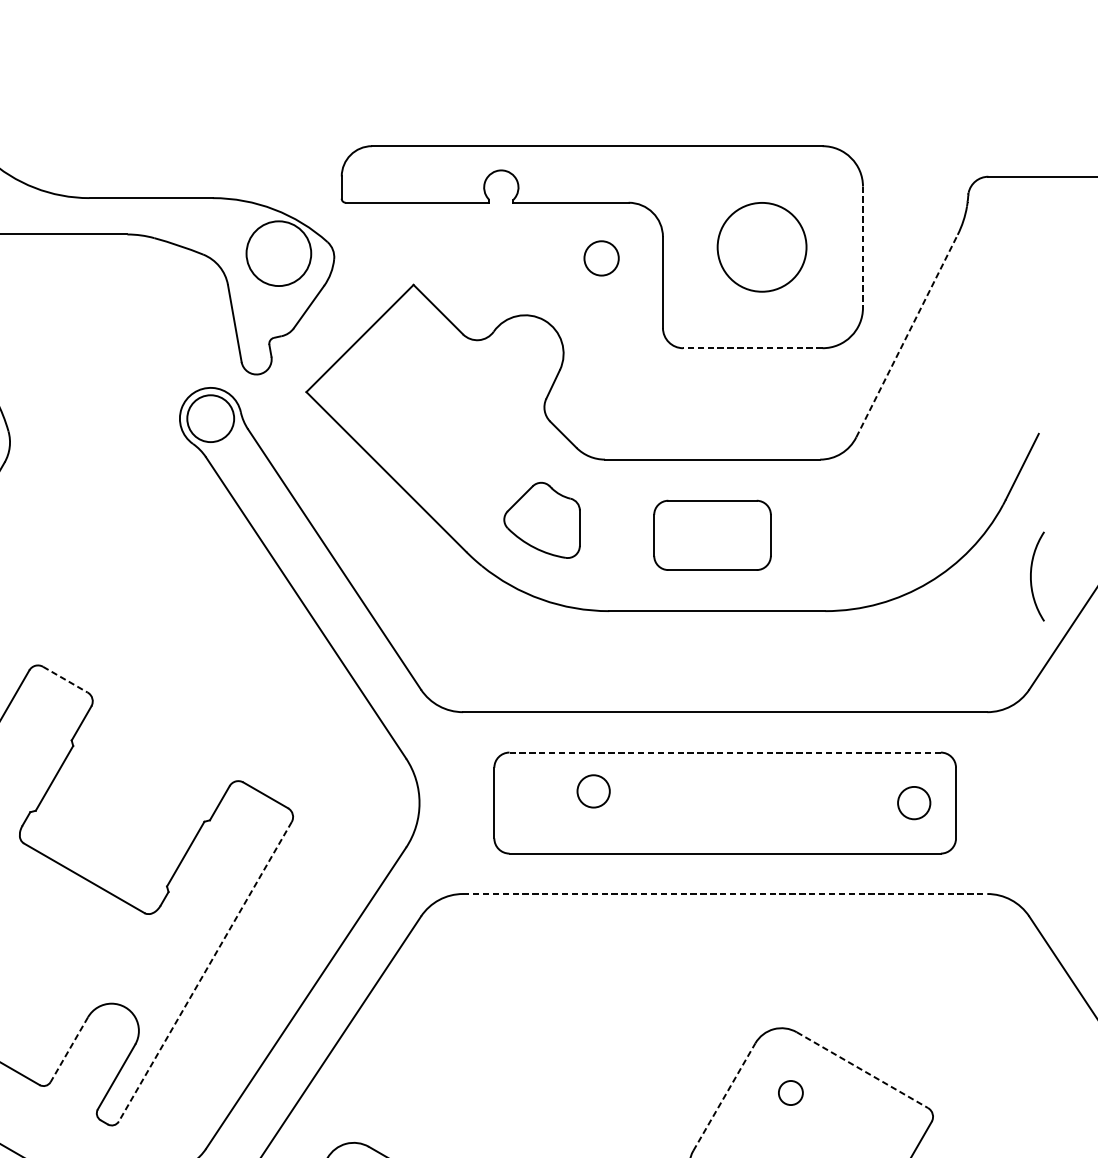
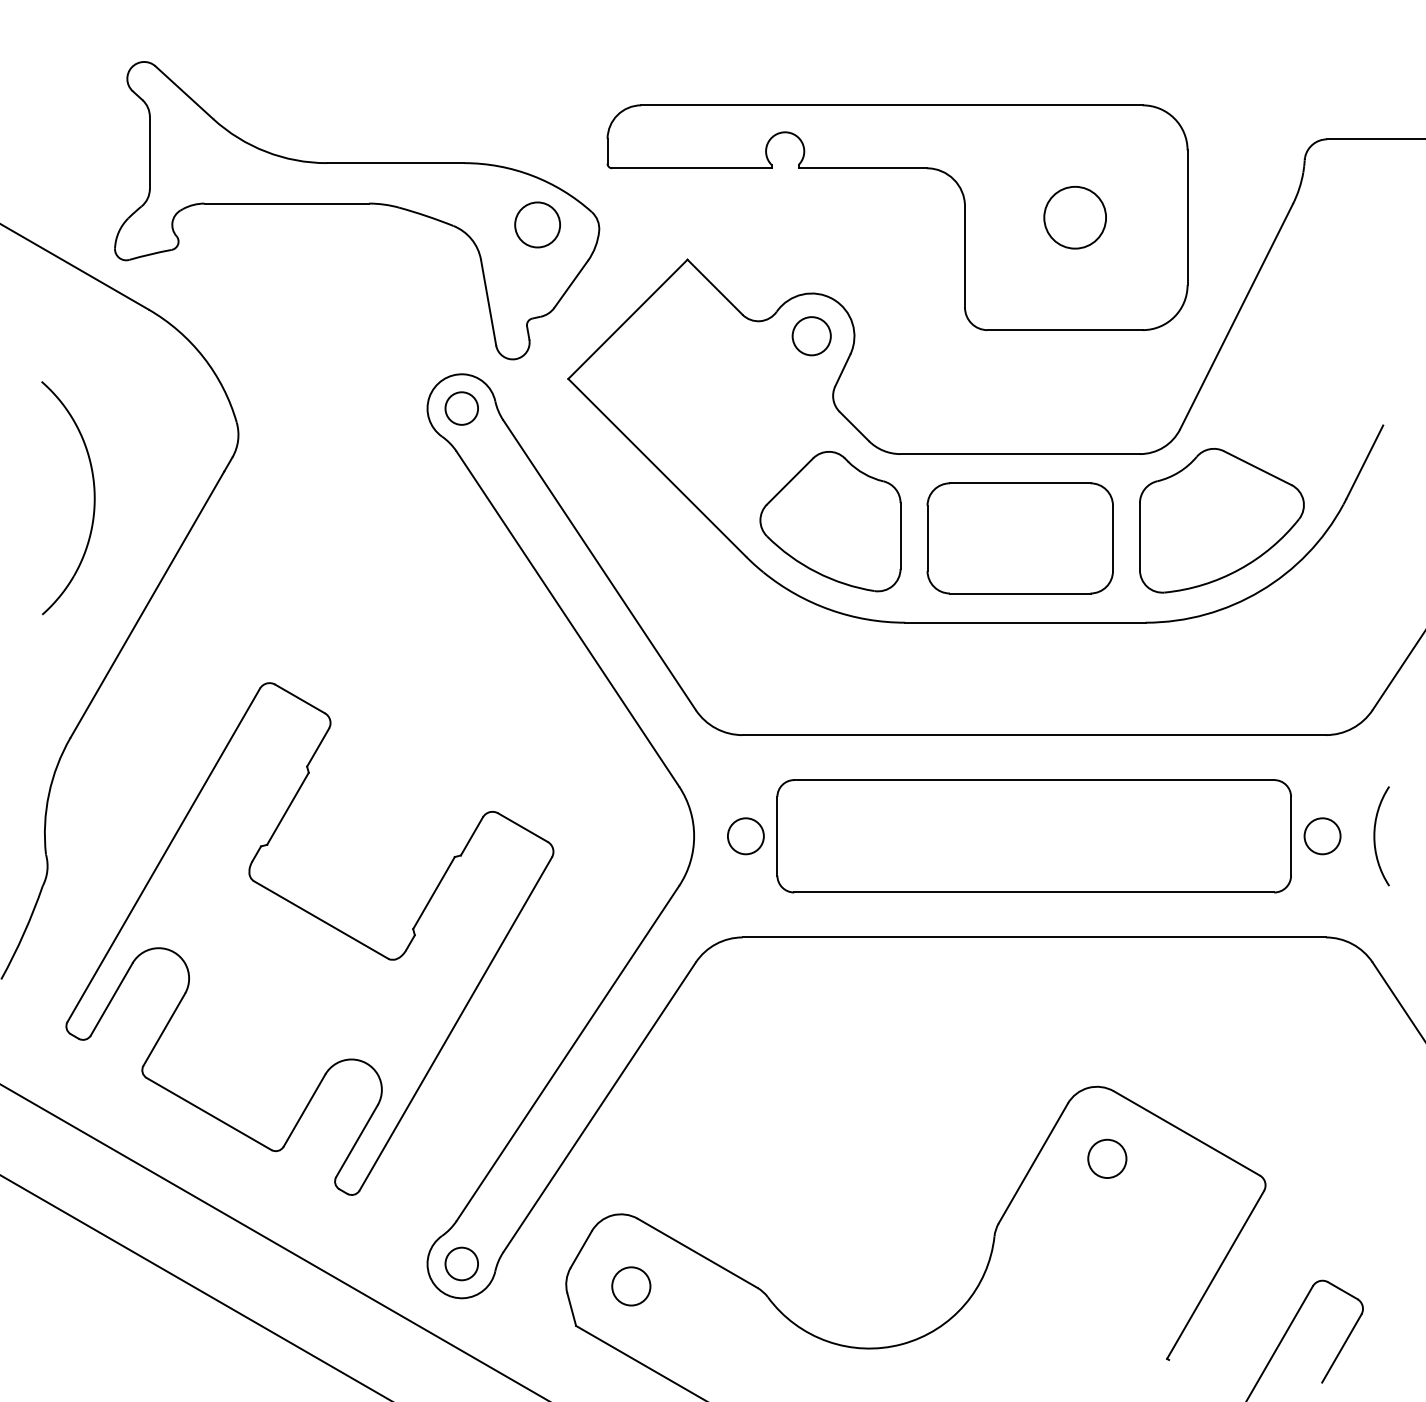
circle: (761, 246) -> (1074, 217), size x0.62
line: (862, 247) -> (1187, 218), dashed -> solid
circle: (278, 253) -> (537, 224), size x0.62
circle: (601, 258) -> (811, 336), moved
line: (906, 335) -> (1236, 316), dashed -> solid
line: (753, 348) -> (1065, 330), dashed -> solid
circle: (210, 418) -> (461, 408), size x0.62
part: (893, 519) -> (1221, 520), added
part: (542, 520) -> (830, 521), size x1.67
part: (711, 535) -> (1019, 538), size x1.43
arc: (1031, 576) -> (1375, 836), moved
line: (65, 679) -> (300, 698), dashed -> solid
line: (725, 752) -> (1034, 780), dashed -> solid
circle: (593, 791) -> (745, 836), moved
circle: (914, 803) -> (1322, 836), moved
line: (725, 894) -> (1034, 937), dashed -> solid
line: (205, 972) -> (455, 1024), dashed -> solid
line: (69, 1049) -> (304, 1110), dashed -> solid
line: (862, 1070) -> (1187, 1133), dashed -> solid
circle: (791, 1092) -> (1107, 1158), size x1.43
line: (724, 1097) -> (1033, 1163), dashed -> solid

